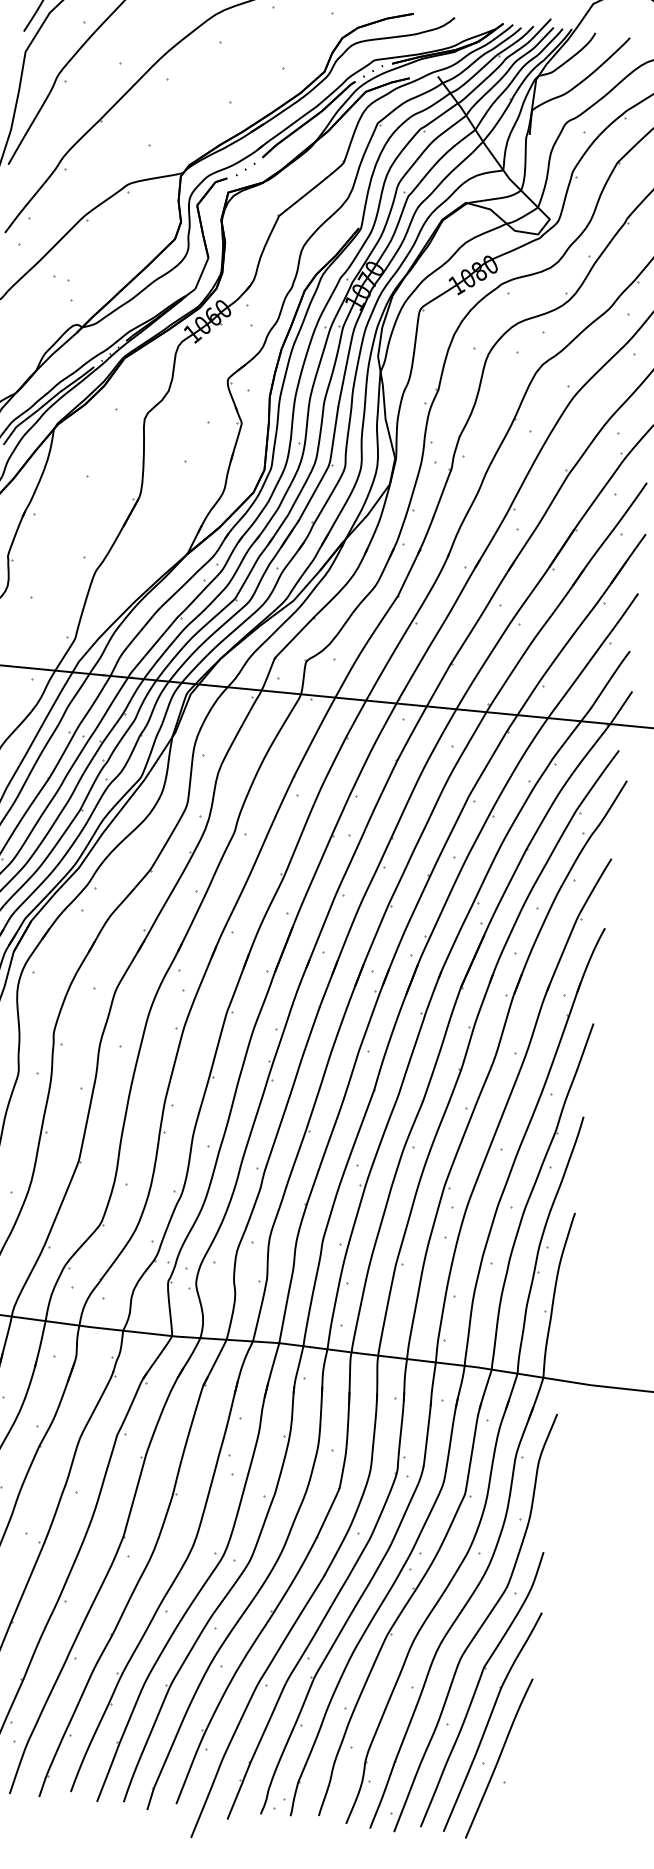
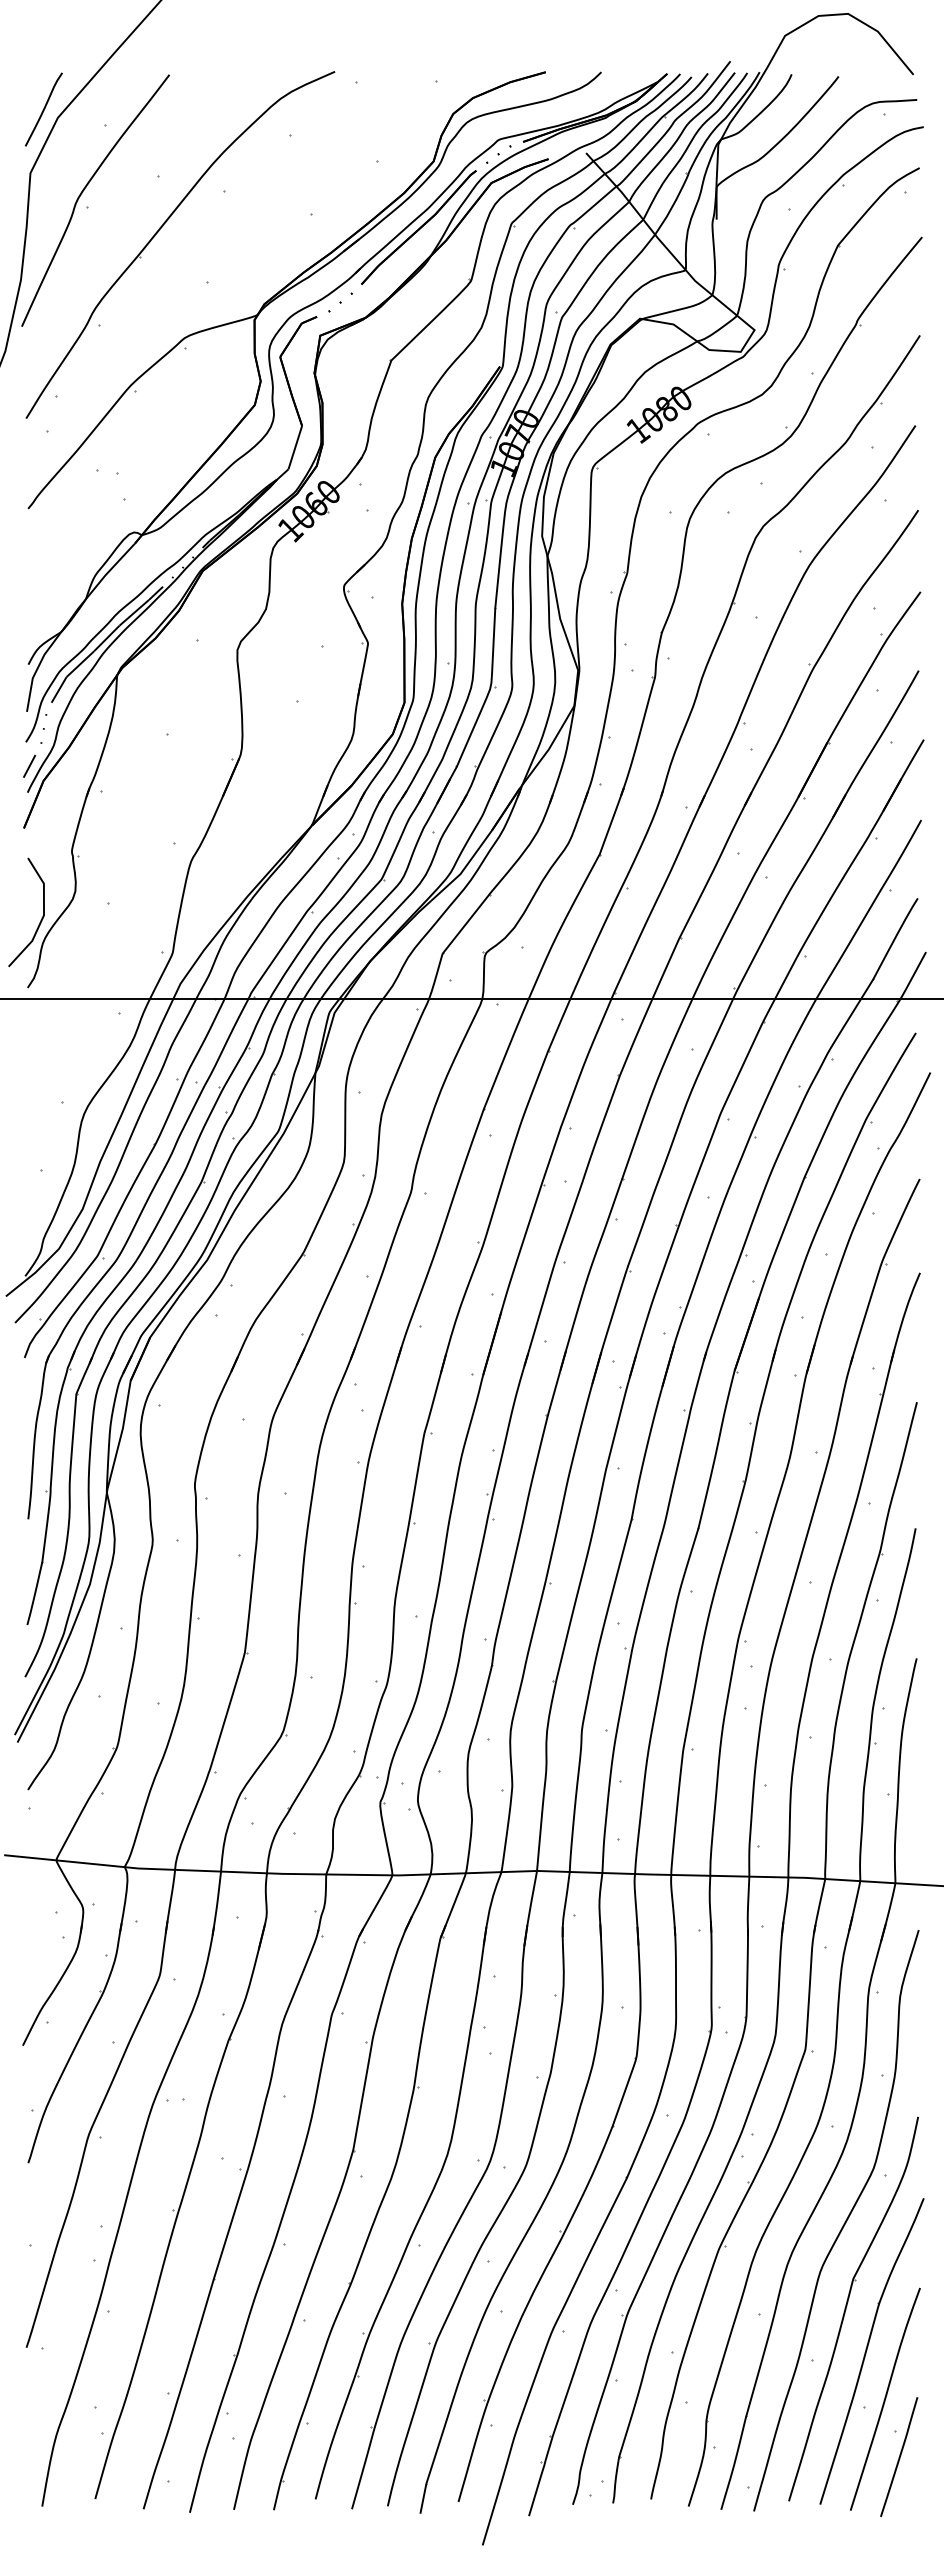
line: (505, 1801) -> (899, 2456), added

